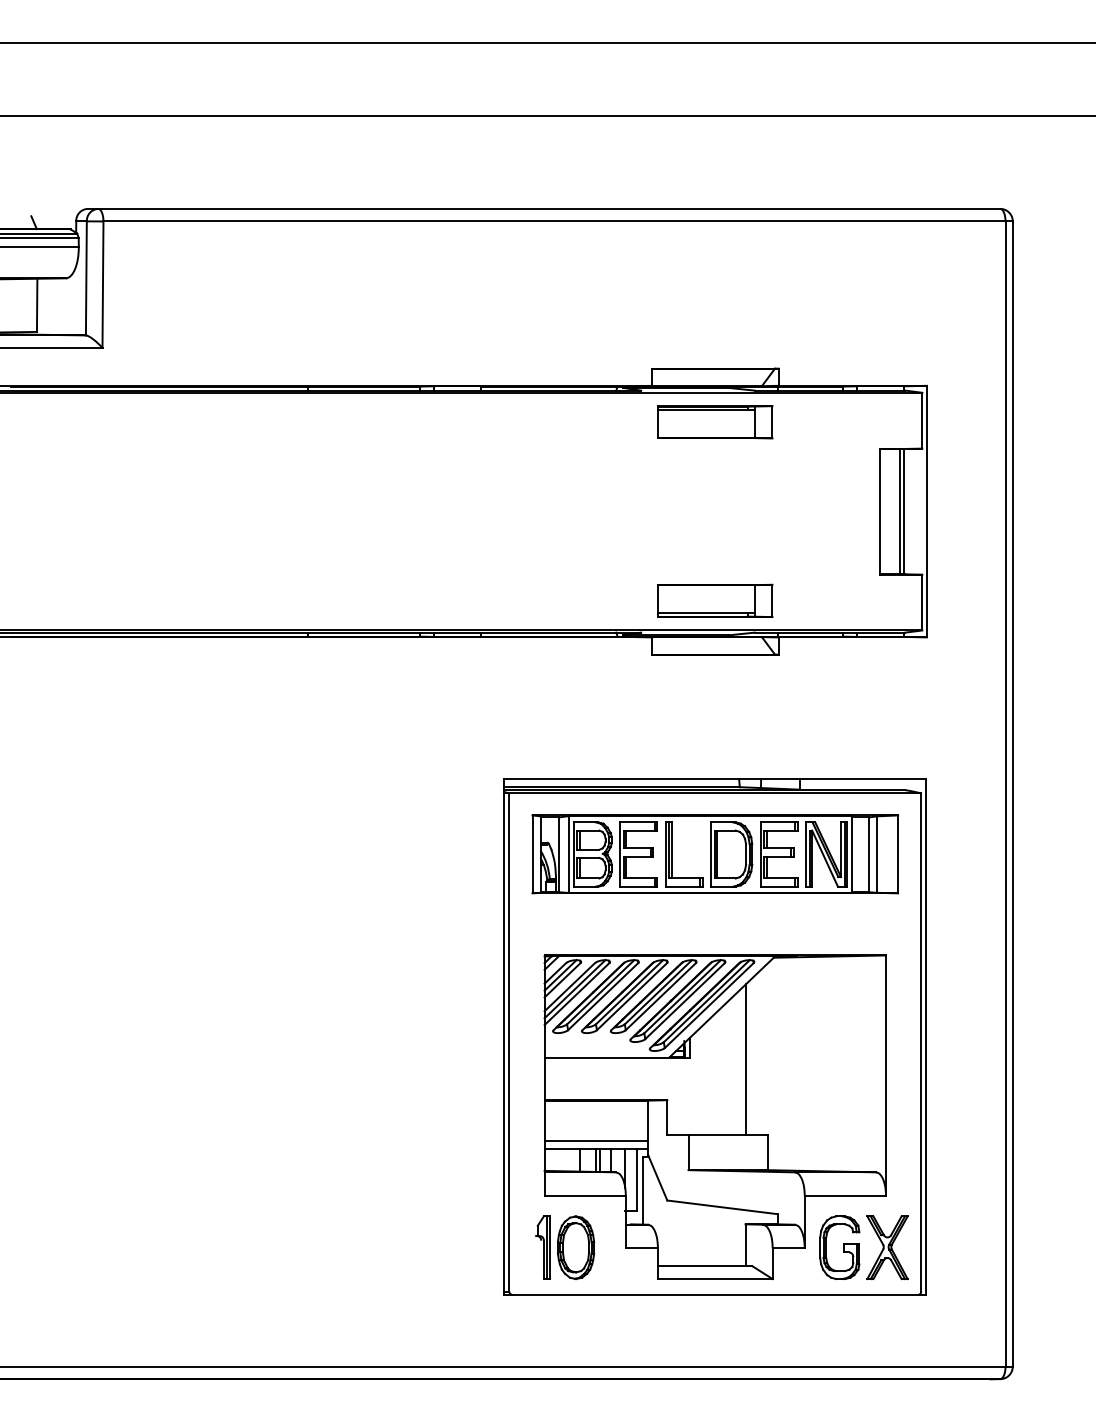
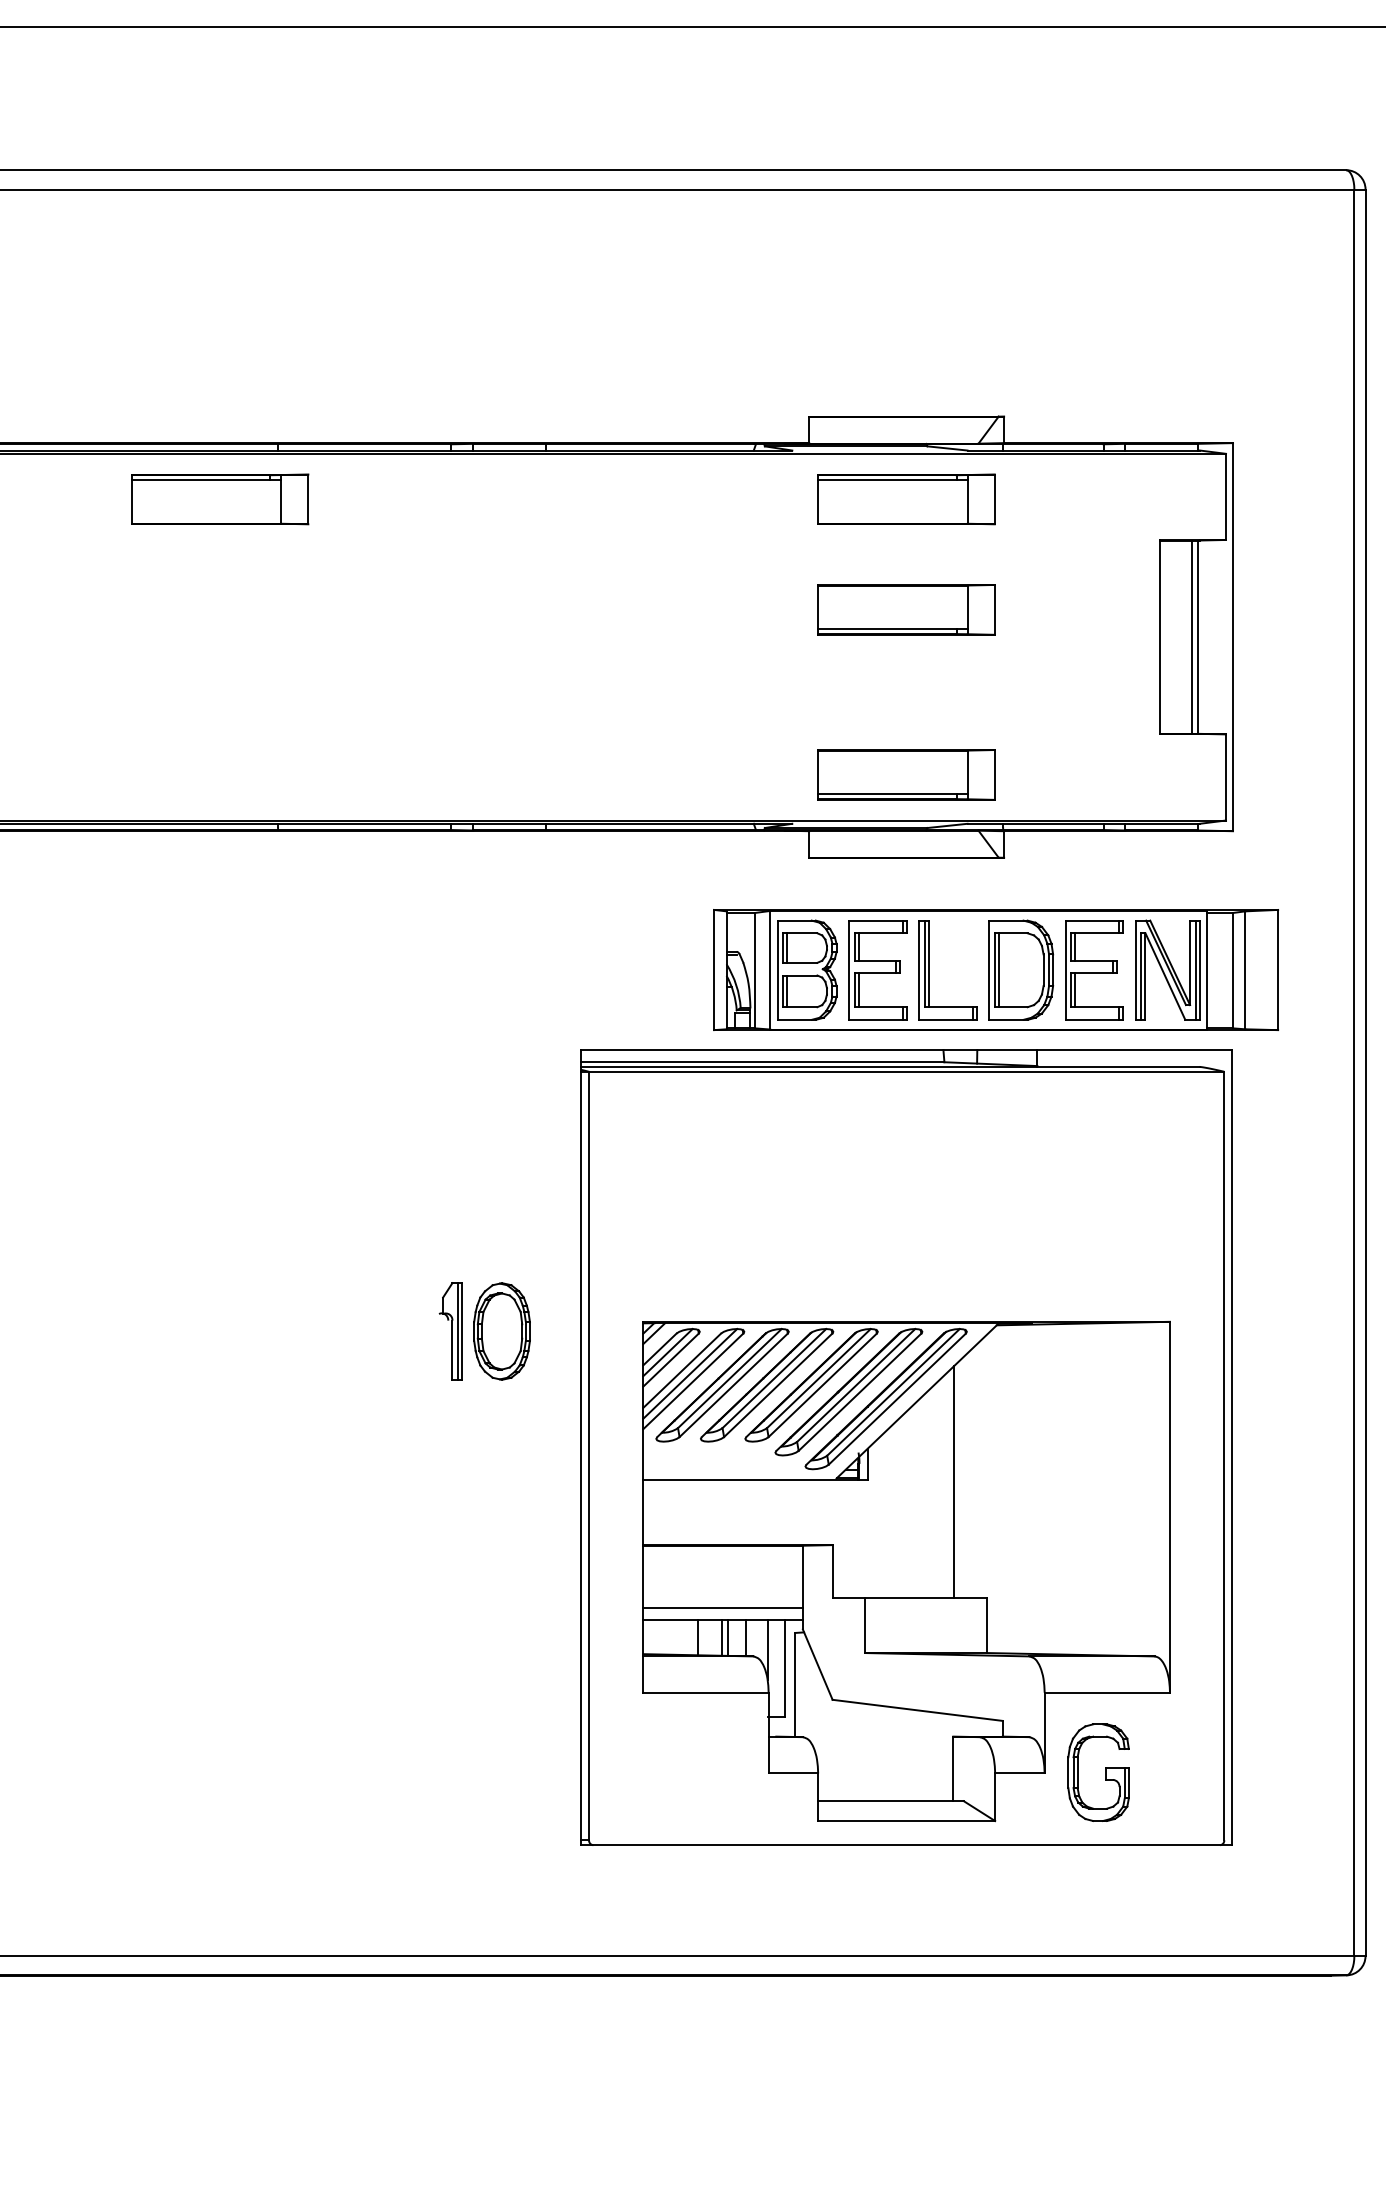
part: (270, 422) -> (220, 499), added
part: (715, 493) -> (906, 609), added
part: (714, 854) -> (994, 970), moved
part: (565, 1247) -> (485, 1331), moved
part: (887, 1247) -> (1172, 1772), removed

